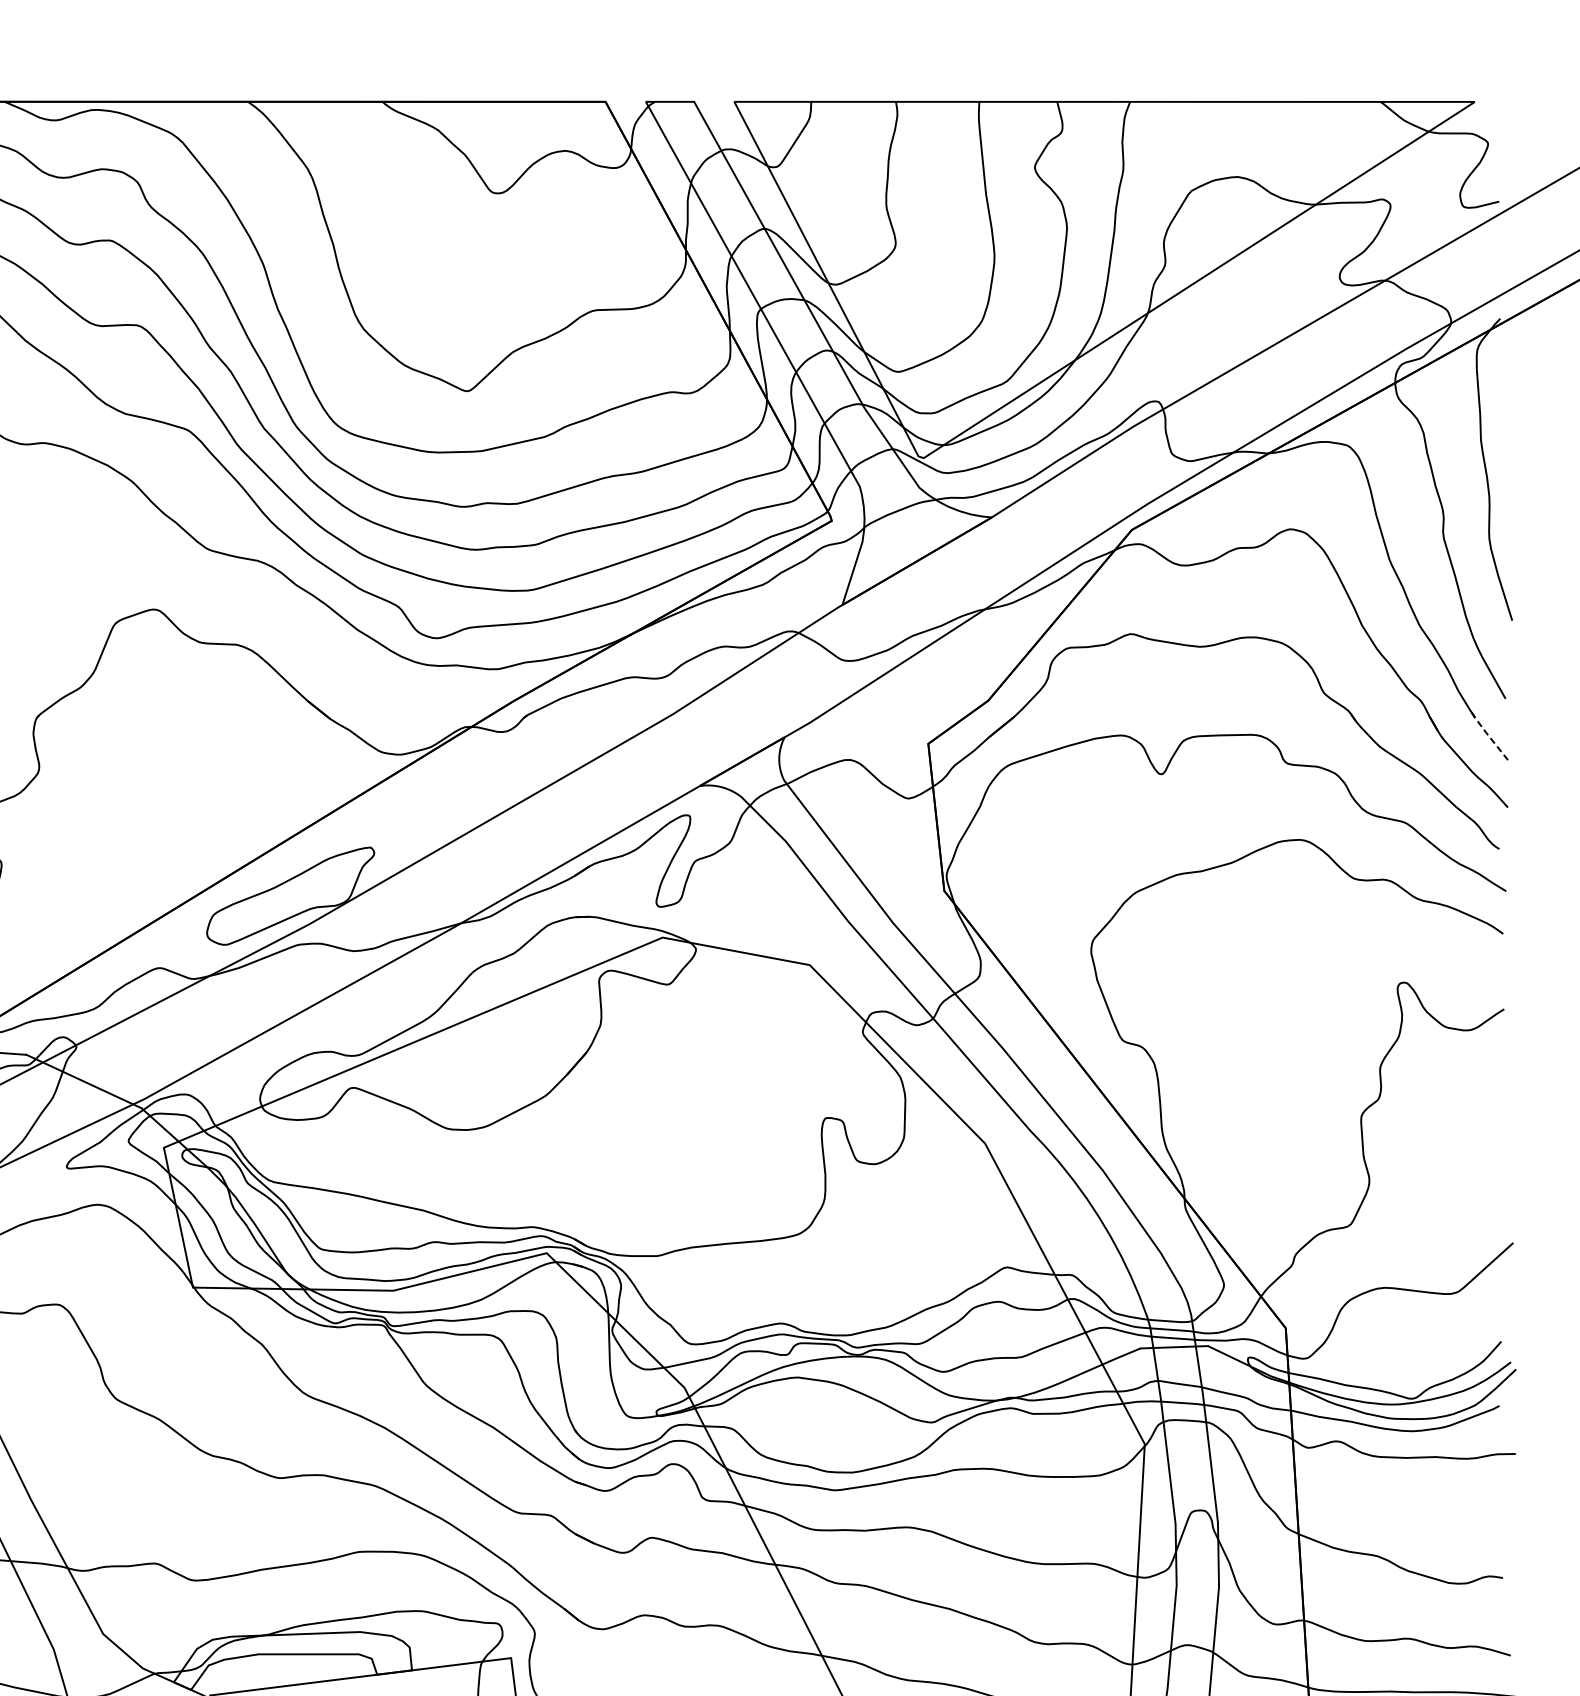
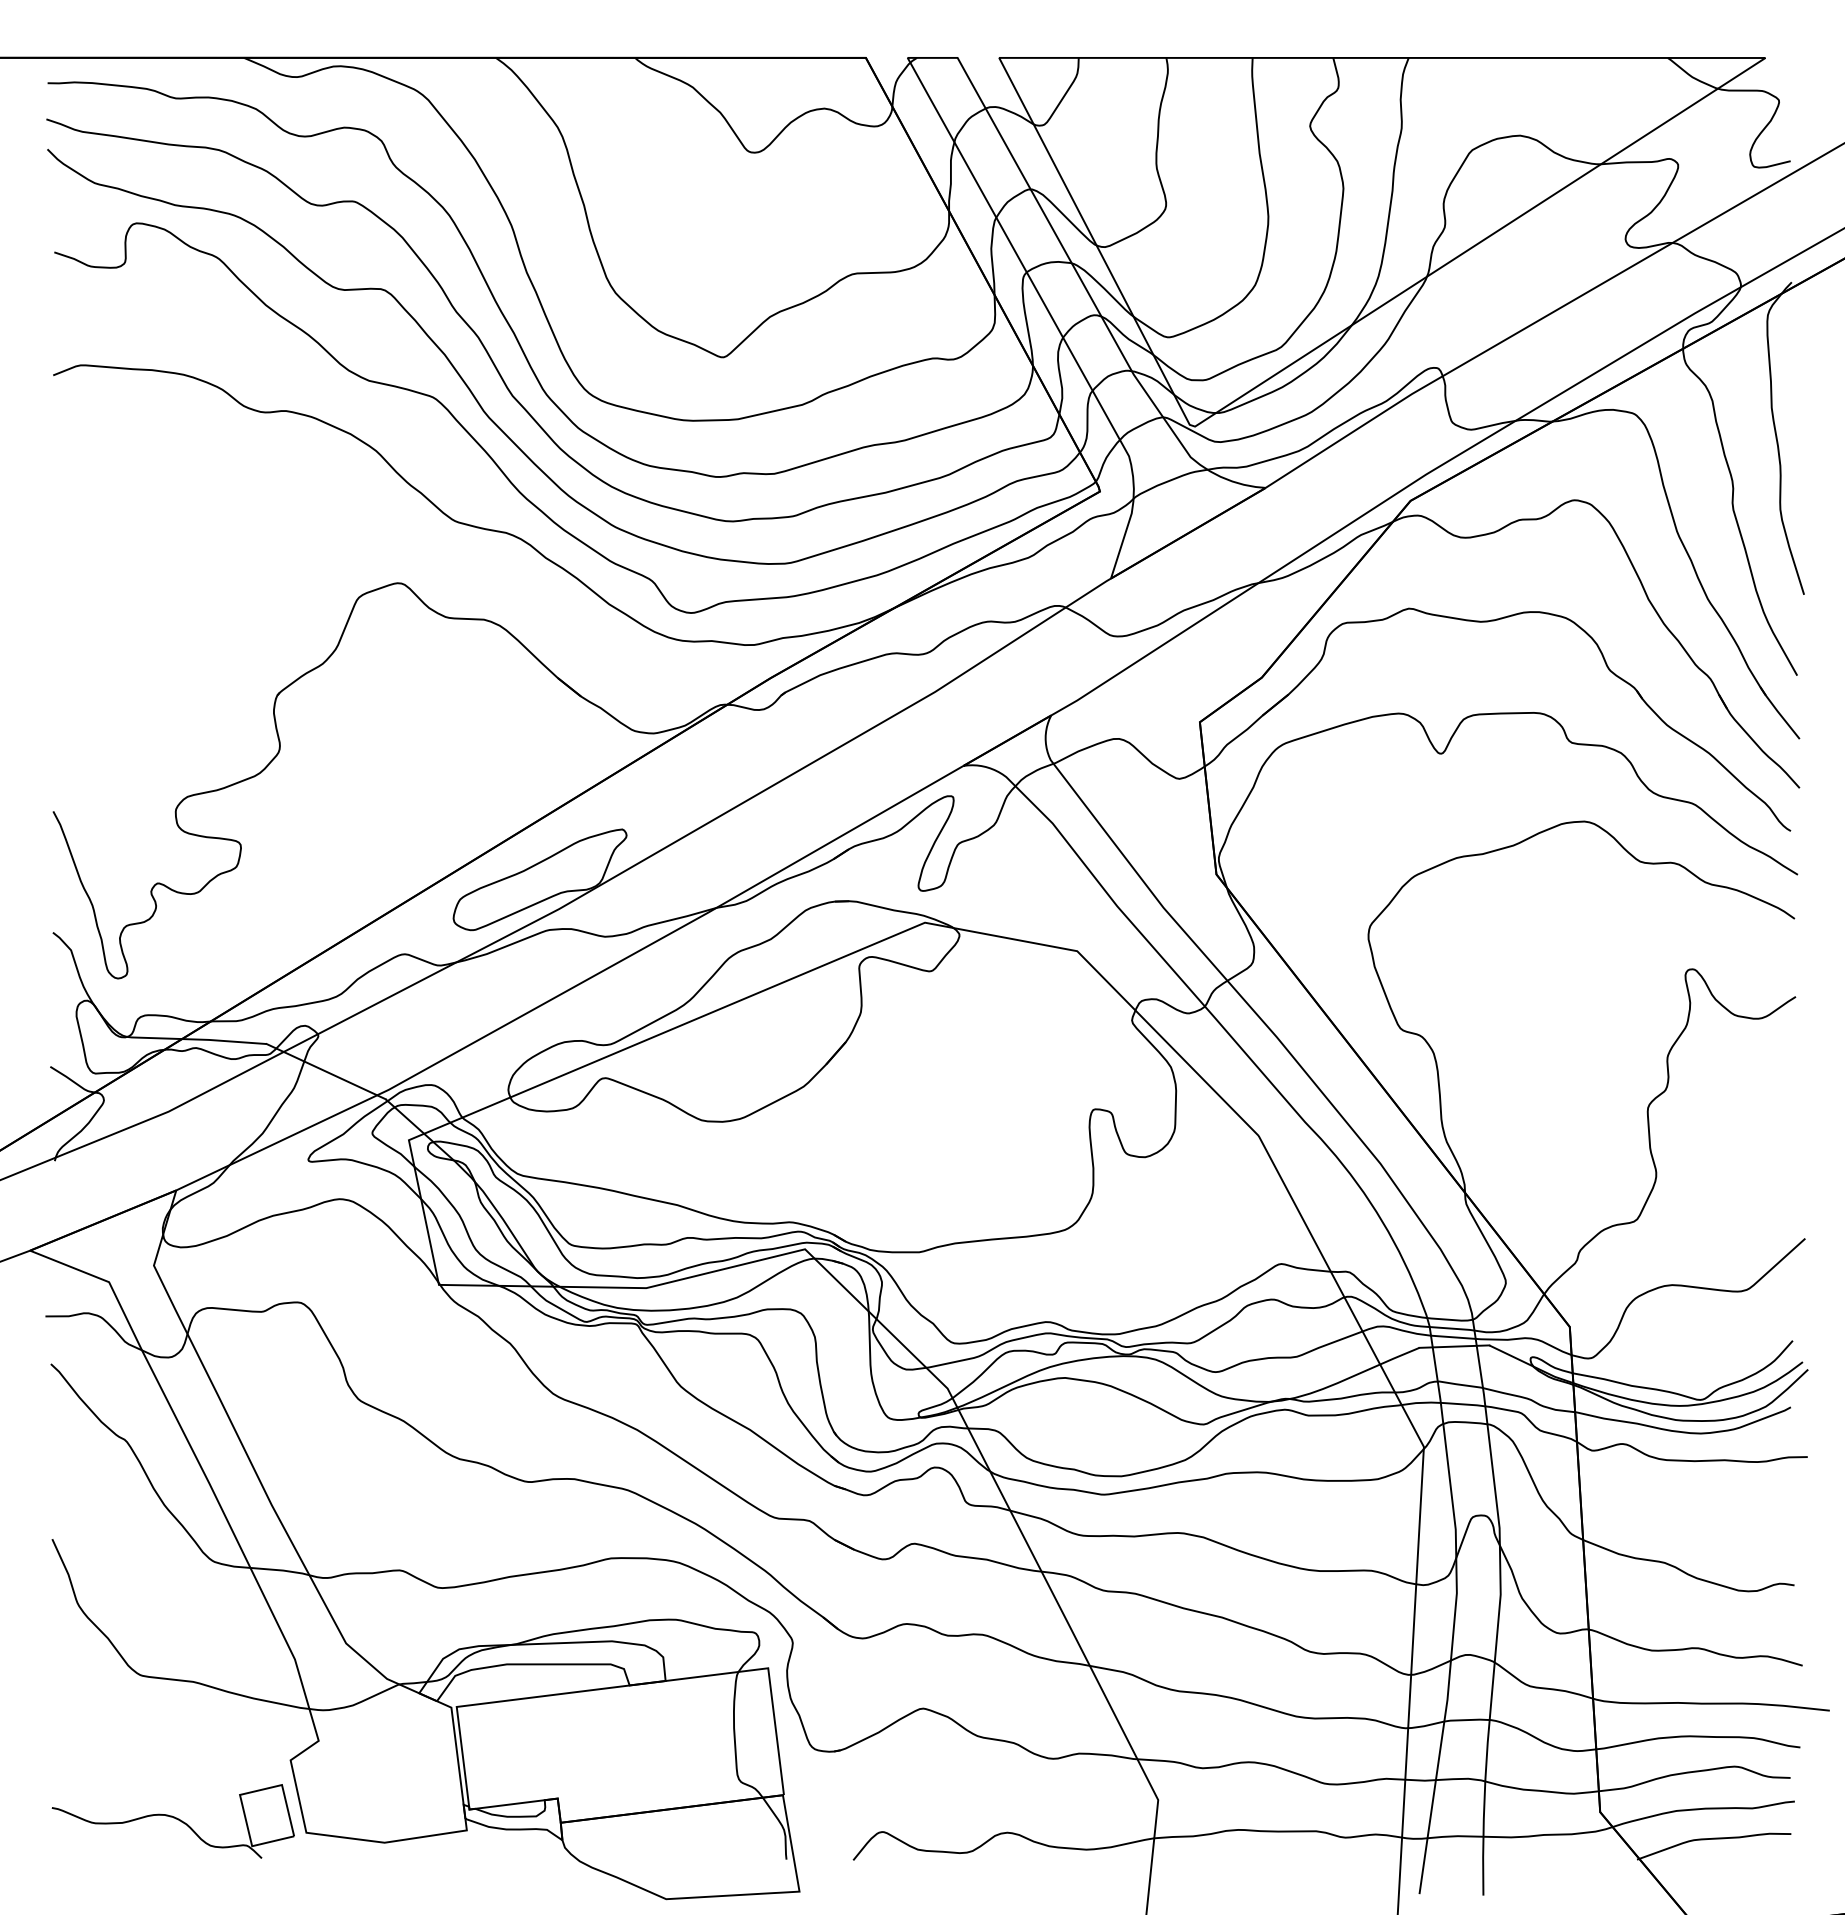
line: (1487, 734) -> (1778, 712), dashed -> solid

